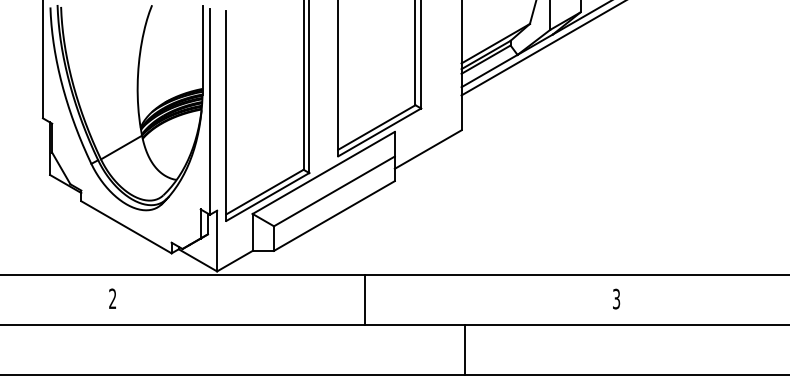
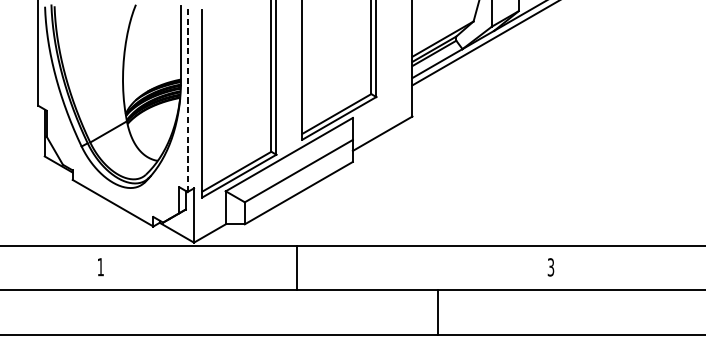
line: (210, 111) -> (188, 99), solid -> dashed
text: (112, 298) -> (100, 266), 2 -> 1
line: (364, 299) -> (296, 267), moved
line: (465, 349) -> (438, 312), moved

